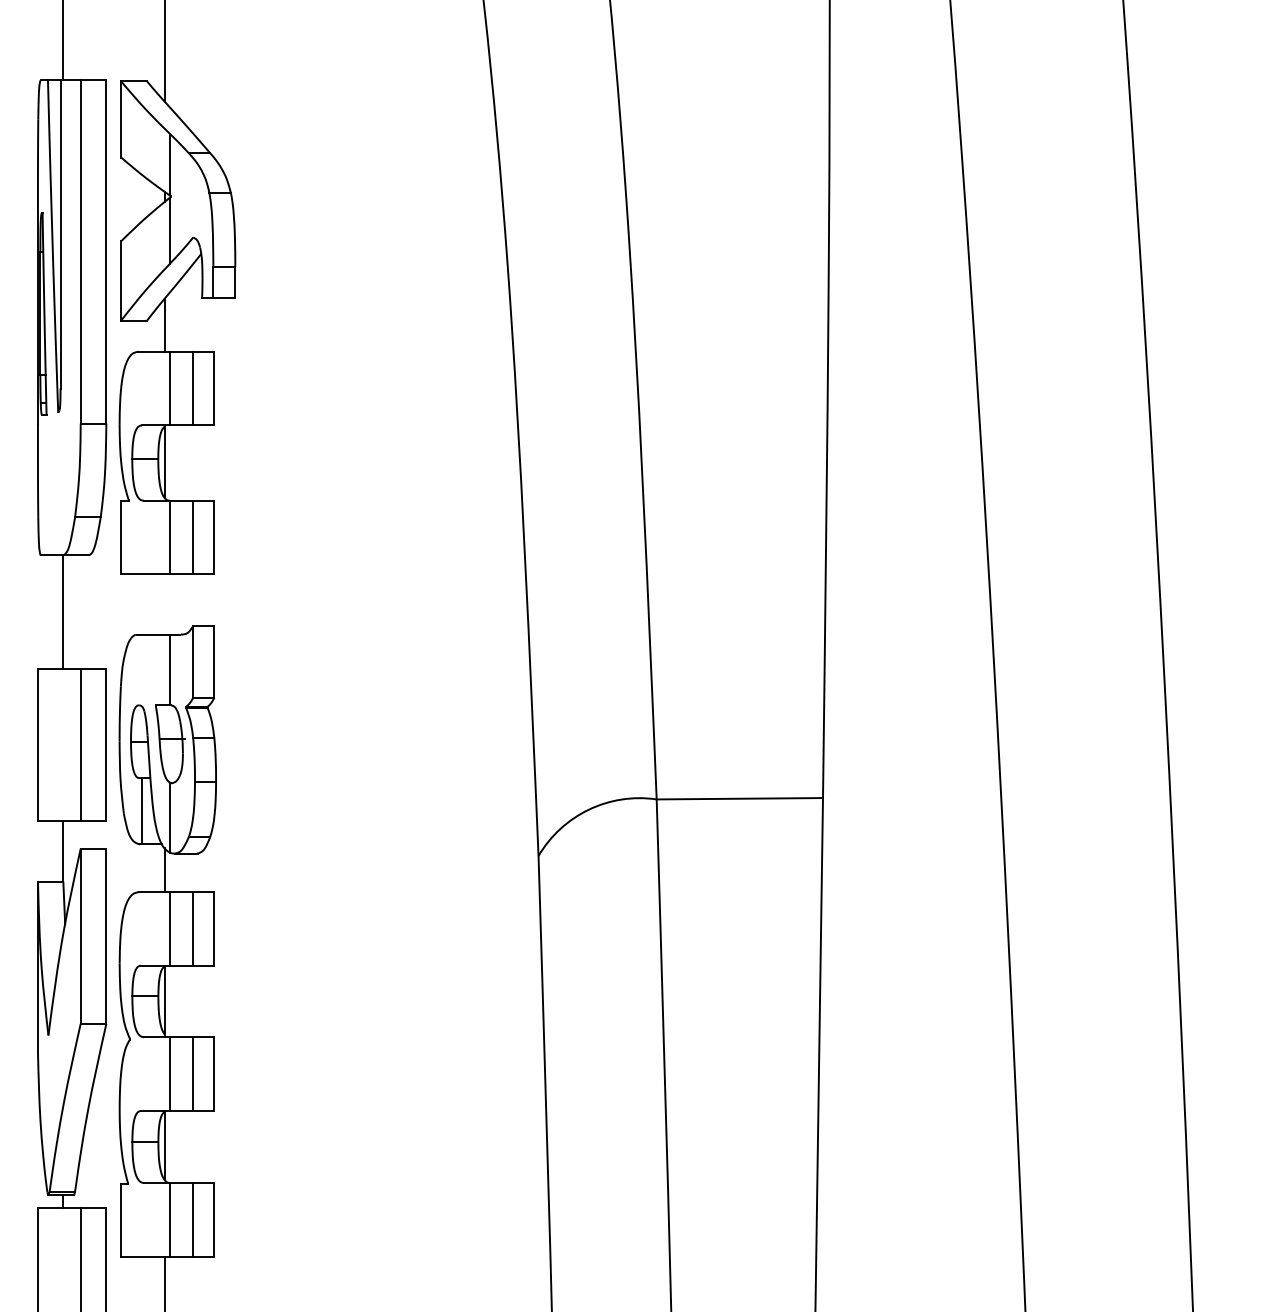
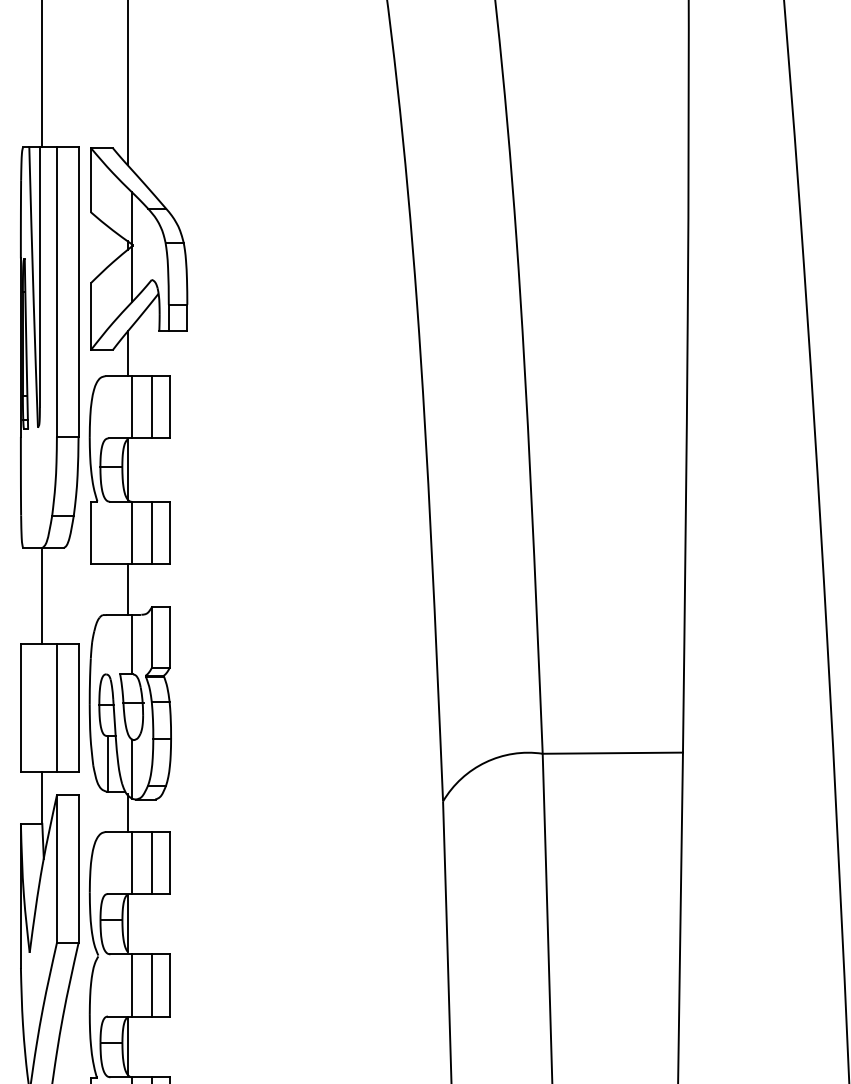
line: (164, 604) -> (127, 589), added

